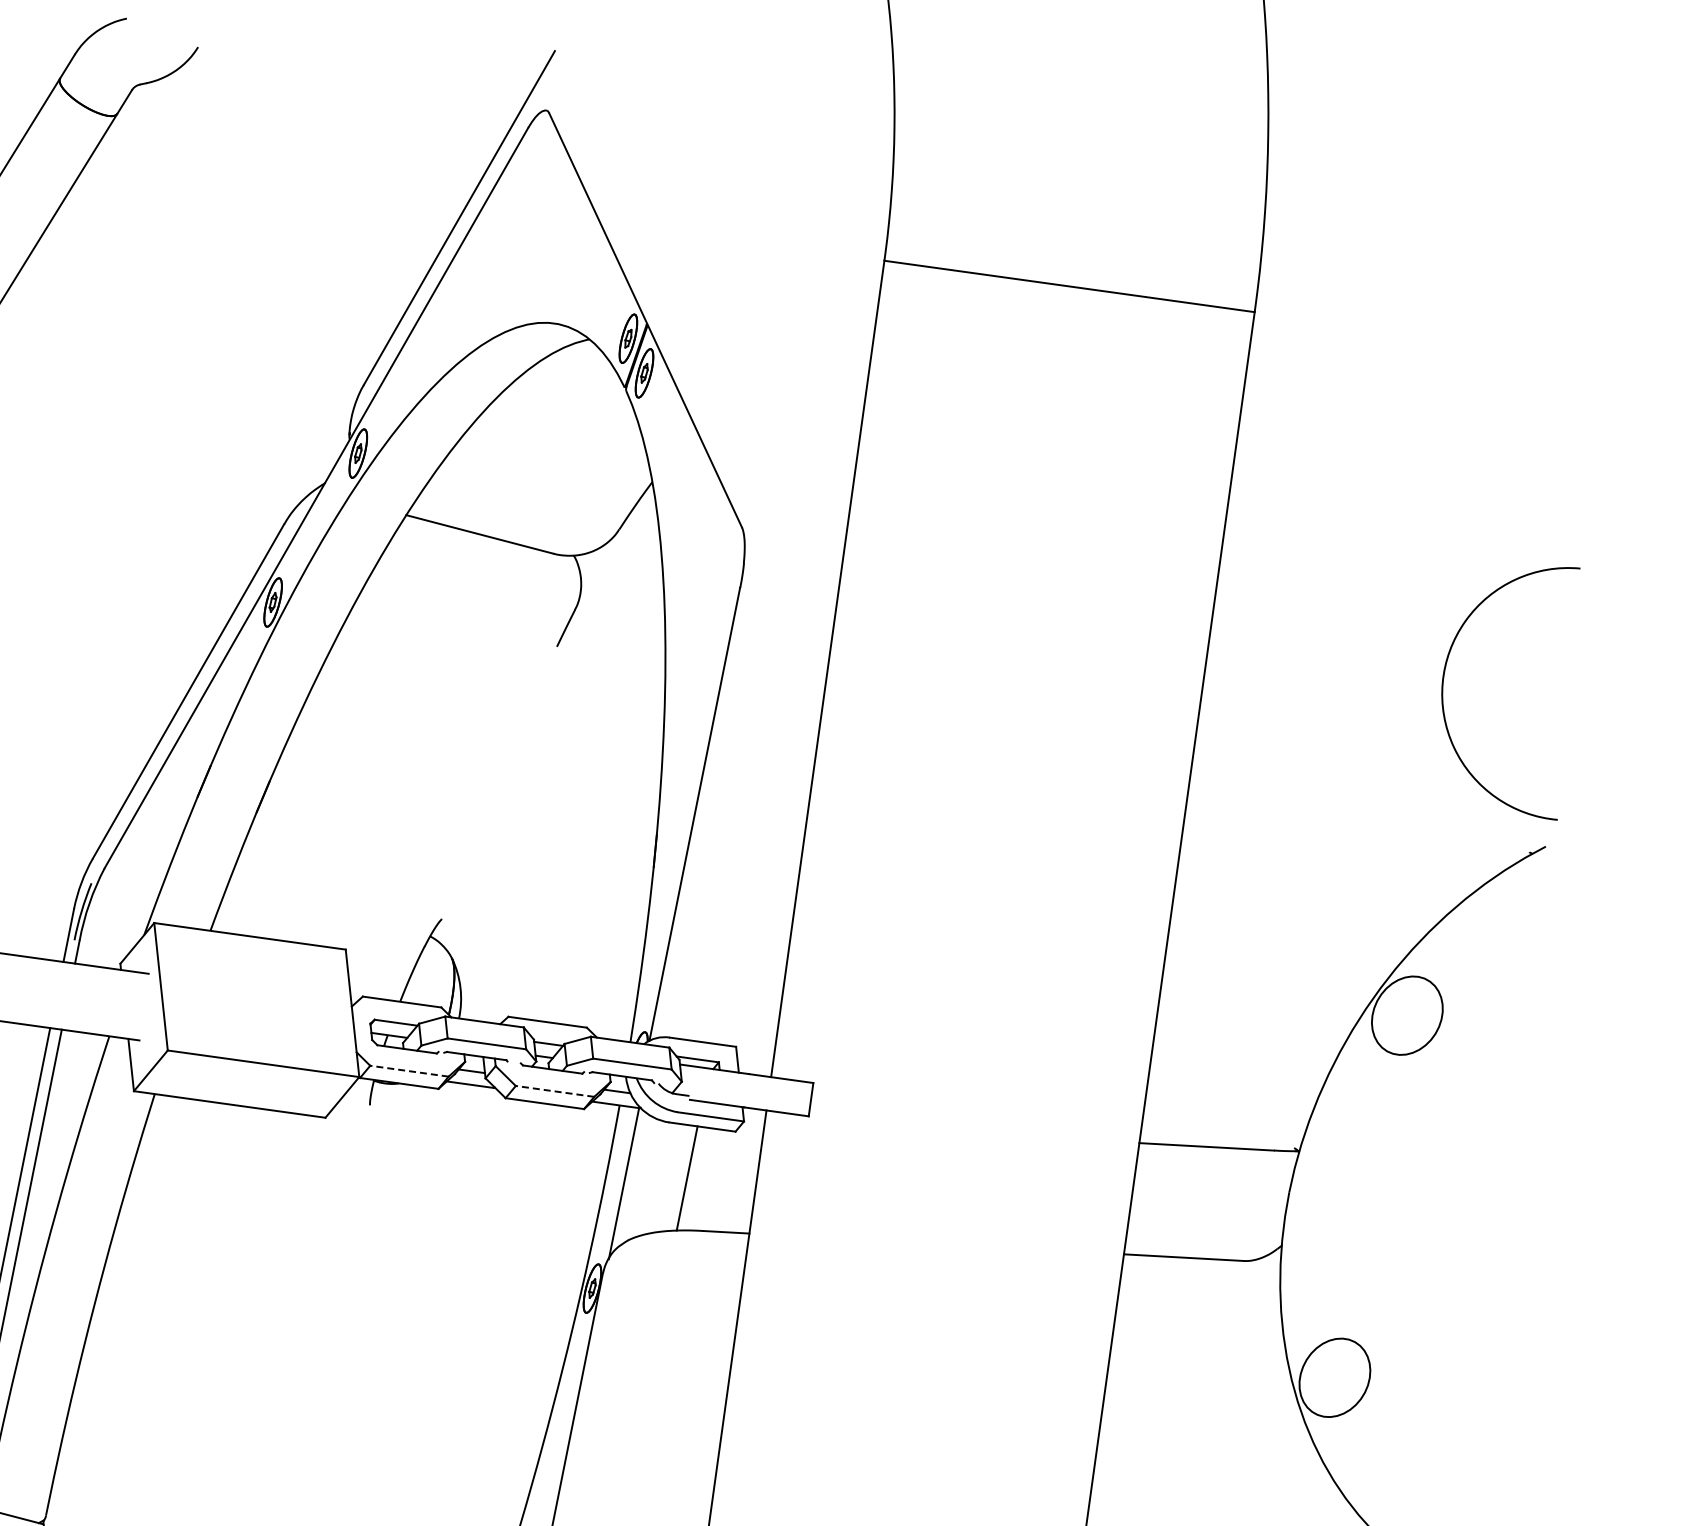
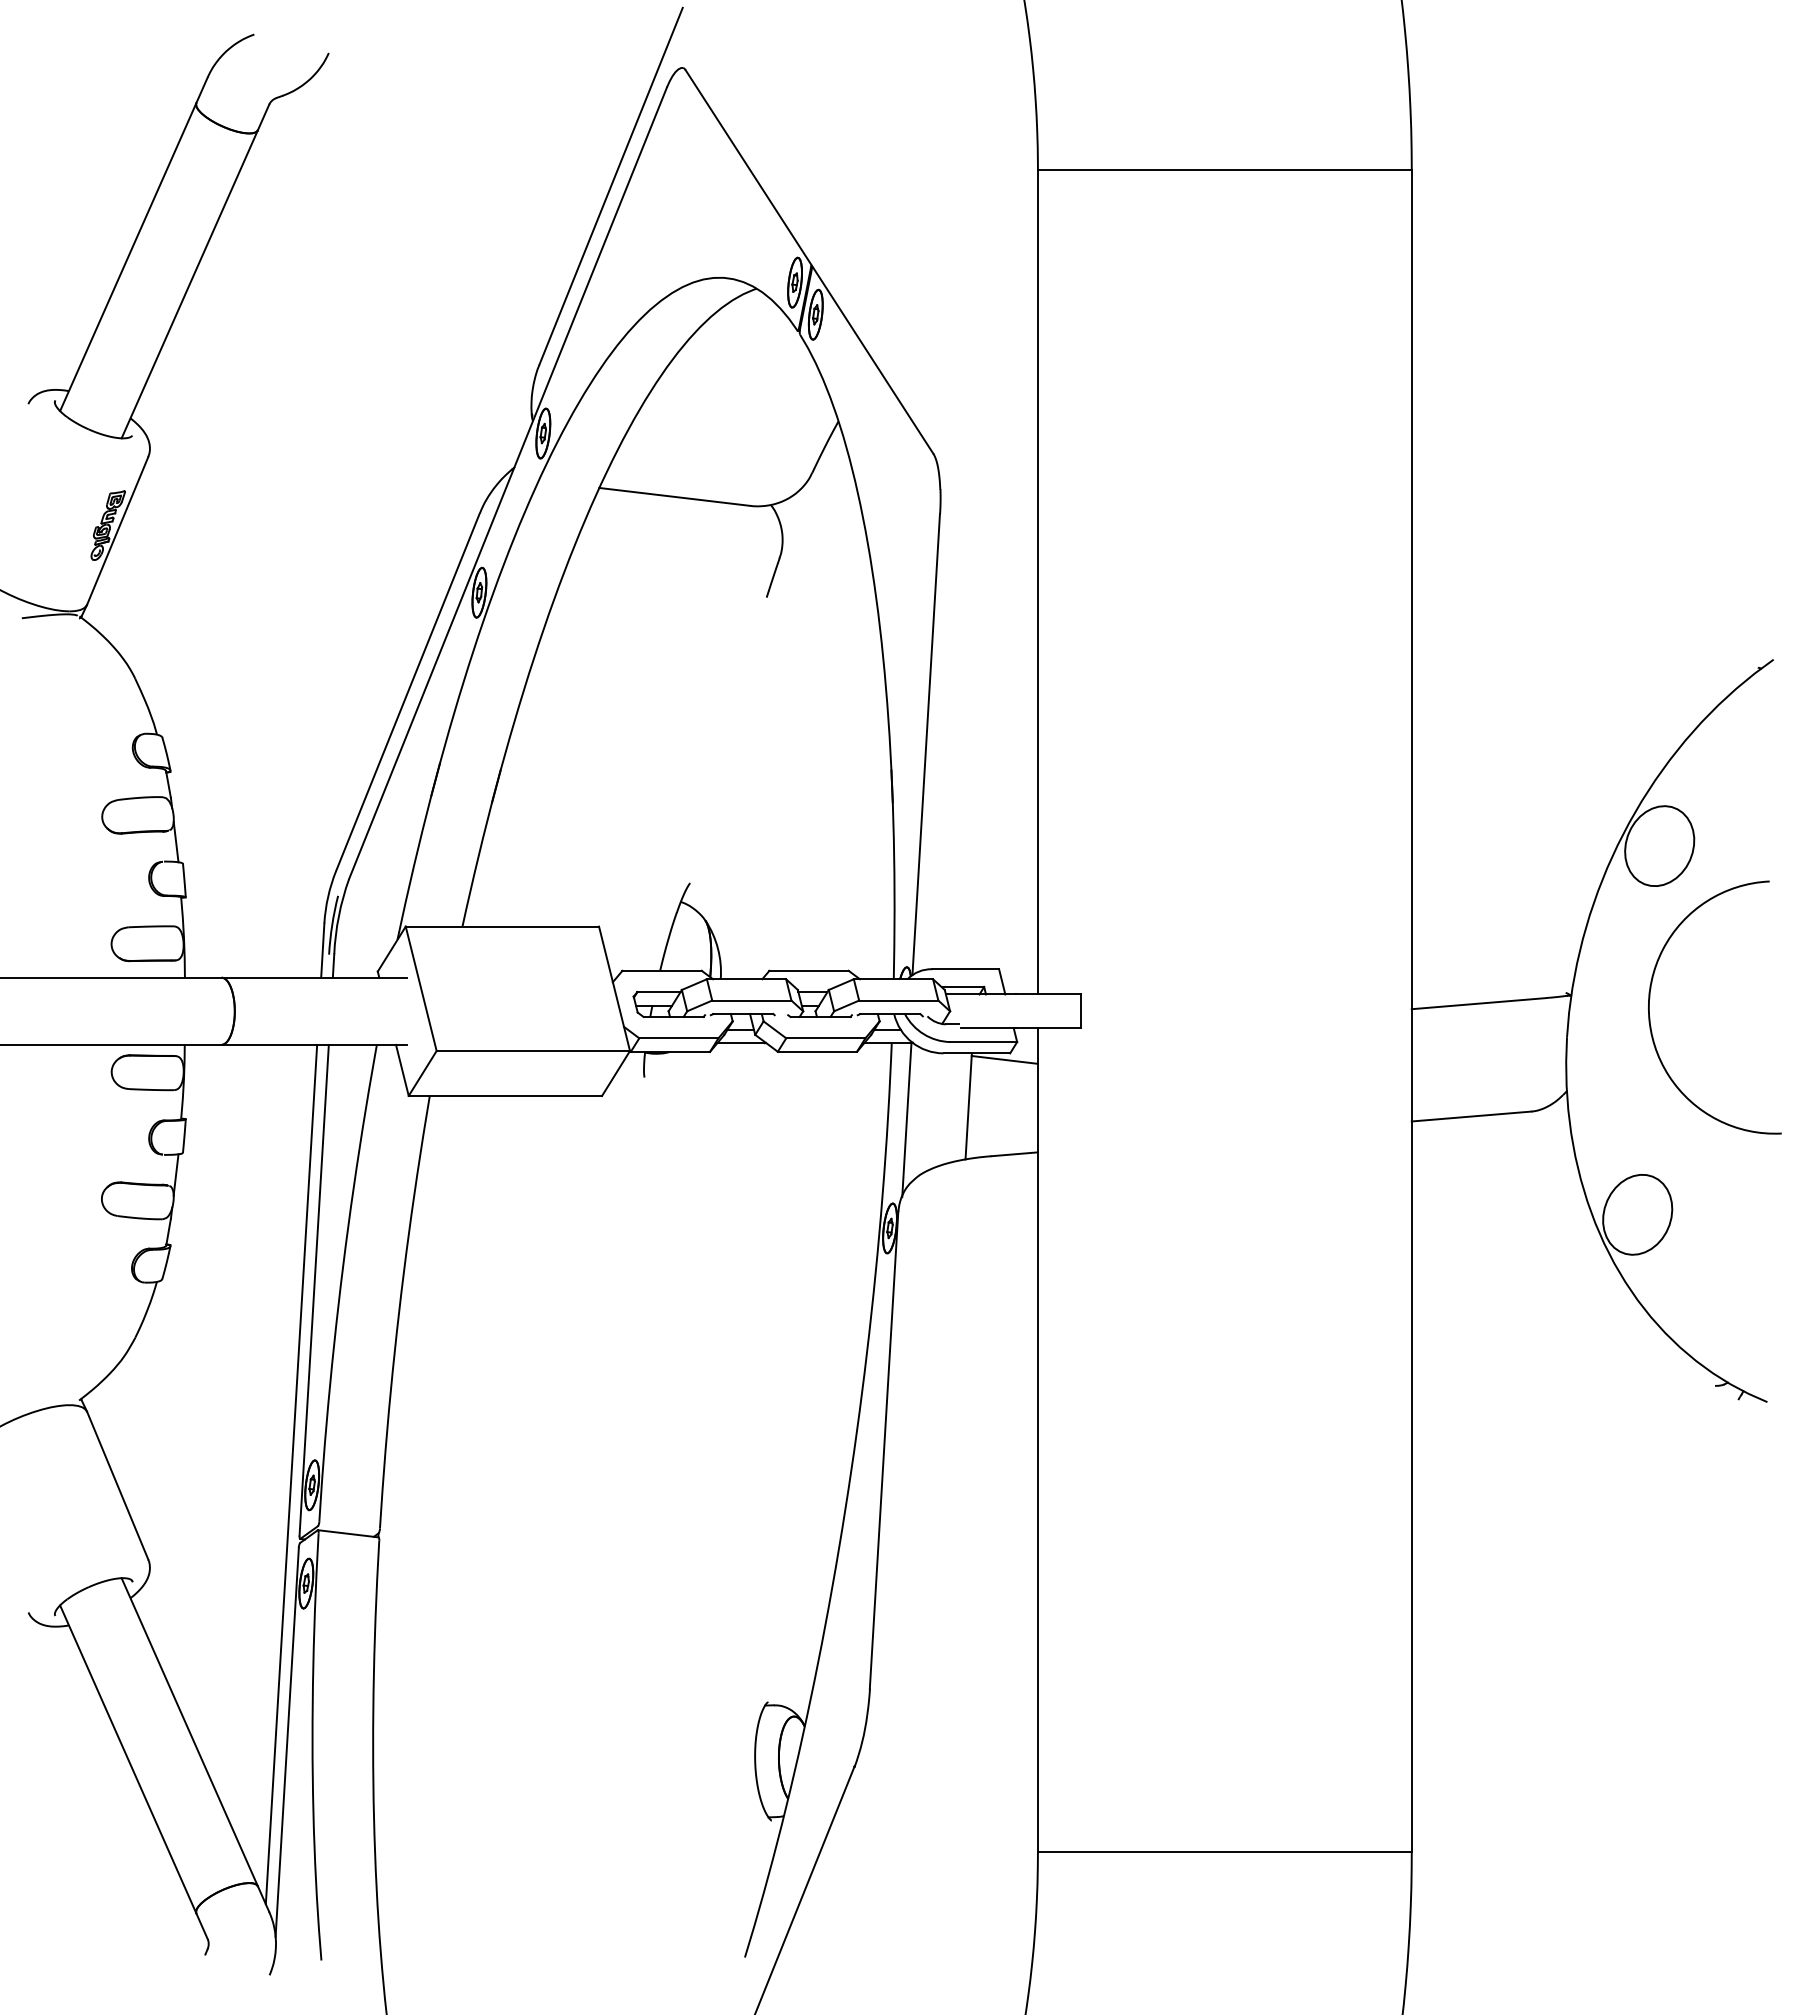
arc: (1446, 668) -> (1650, 998), moved
line: (409, 1071) -> (678, 1038), dashed -> solid
line: (554, 1091) -> (825, 1038), dashed -> solid
line: (729, 1136) -> (1004, 1059), added

